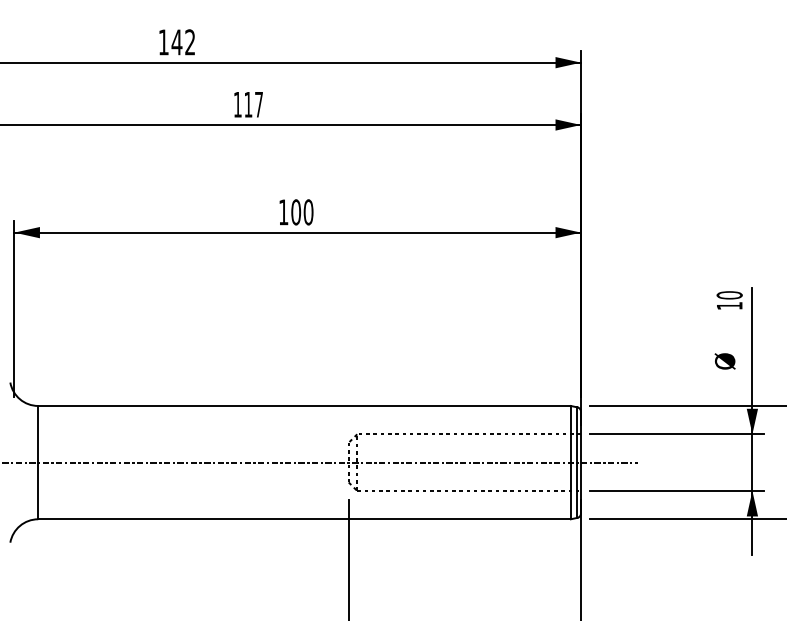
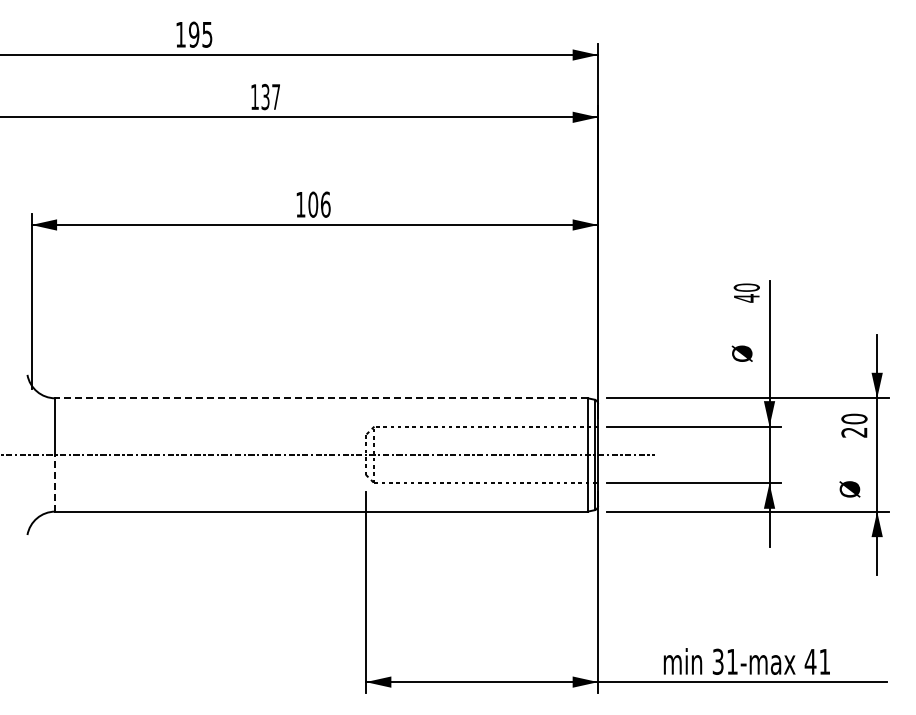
text: (183, 42) -> (200, 34), 142 -> 195
text: (248, 104) -> (265, 96), 117 -> 137
text: (308, 212) -> (325, 204), 100 -> 106
text: (729, 306) -> (746, 298), 10 -> 40
line: (304, 406) -> (321, 398), solid -> dashed
line: (38, 490) -> (55, 482), solid -> dashed

